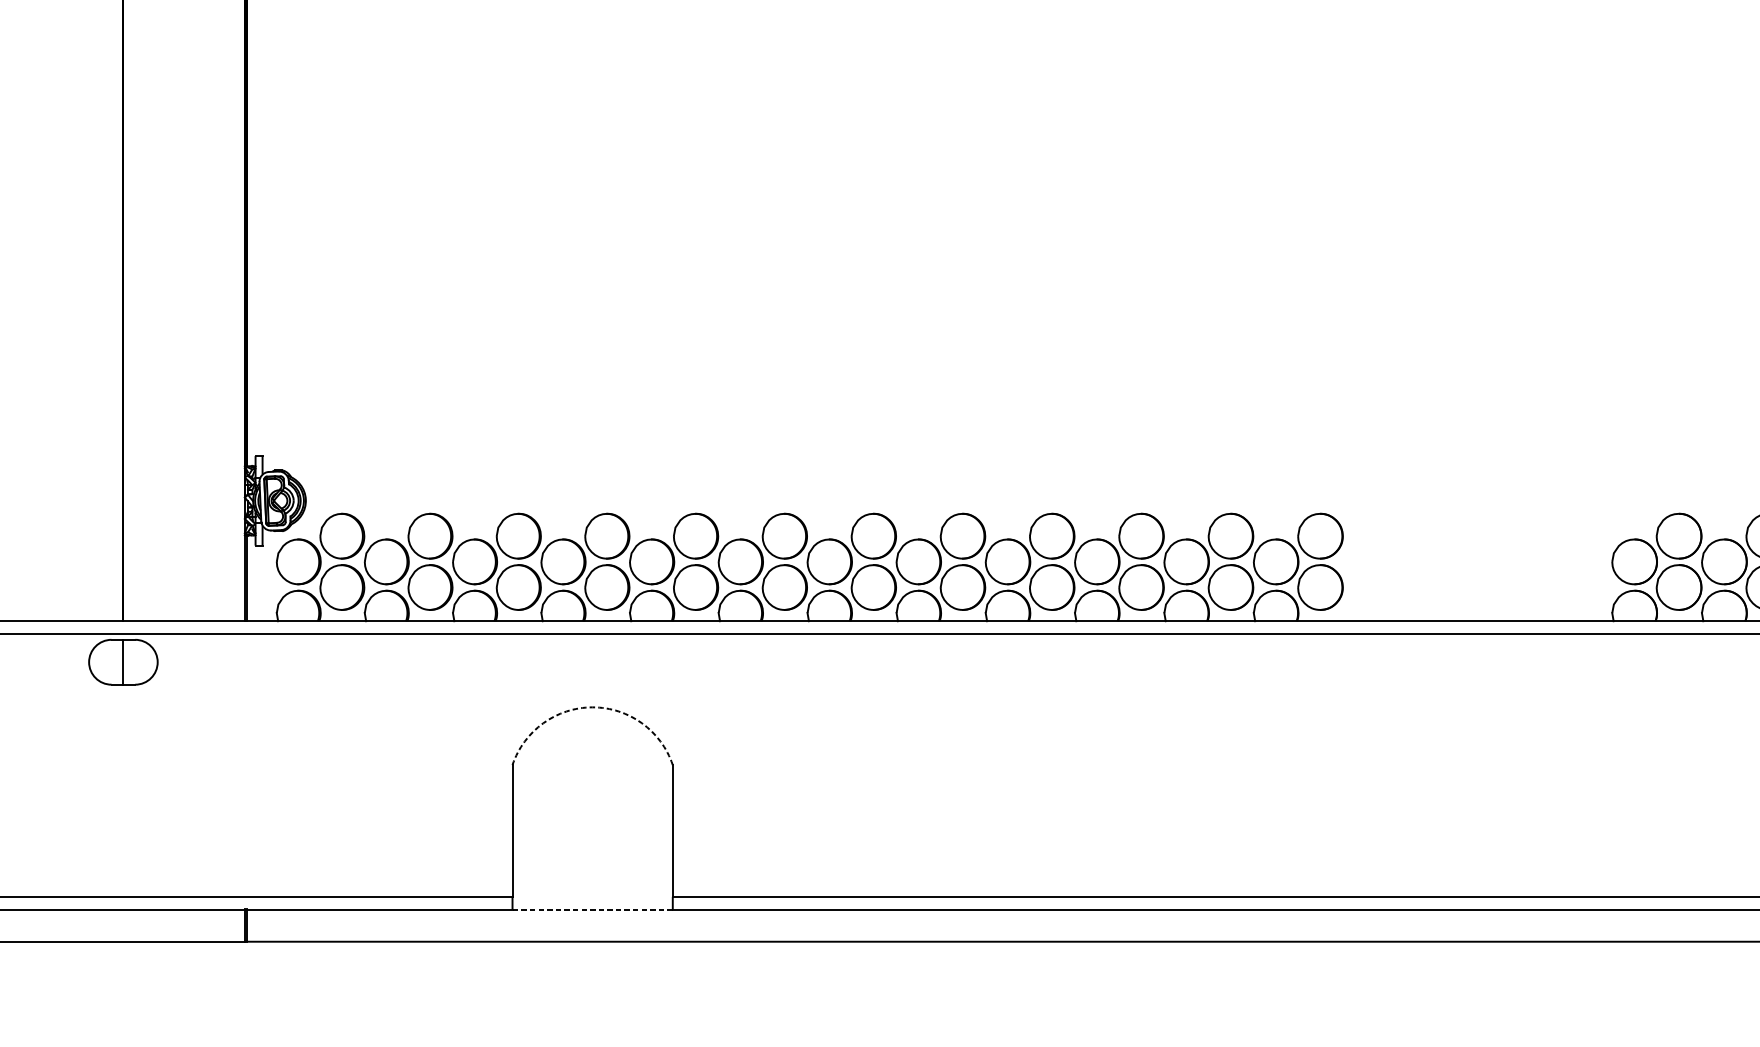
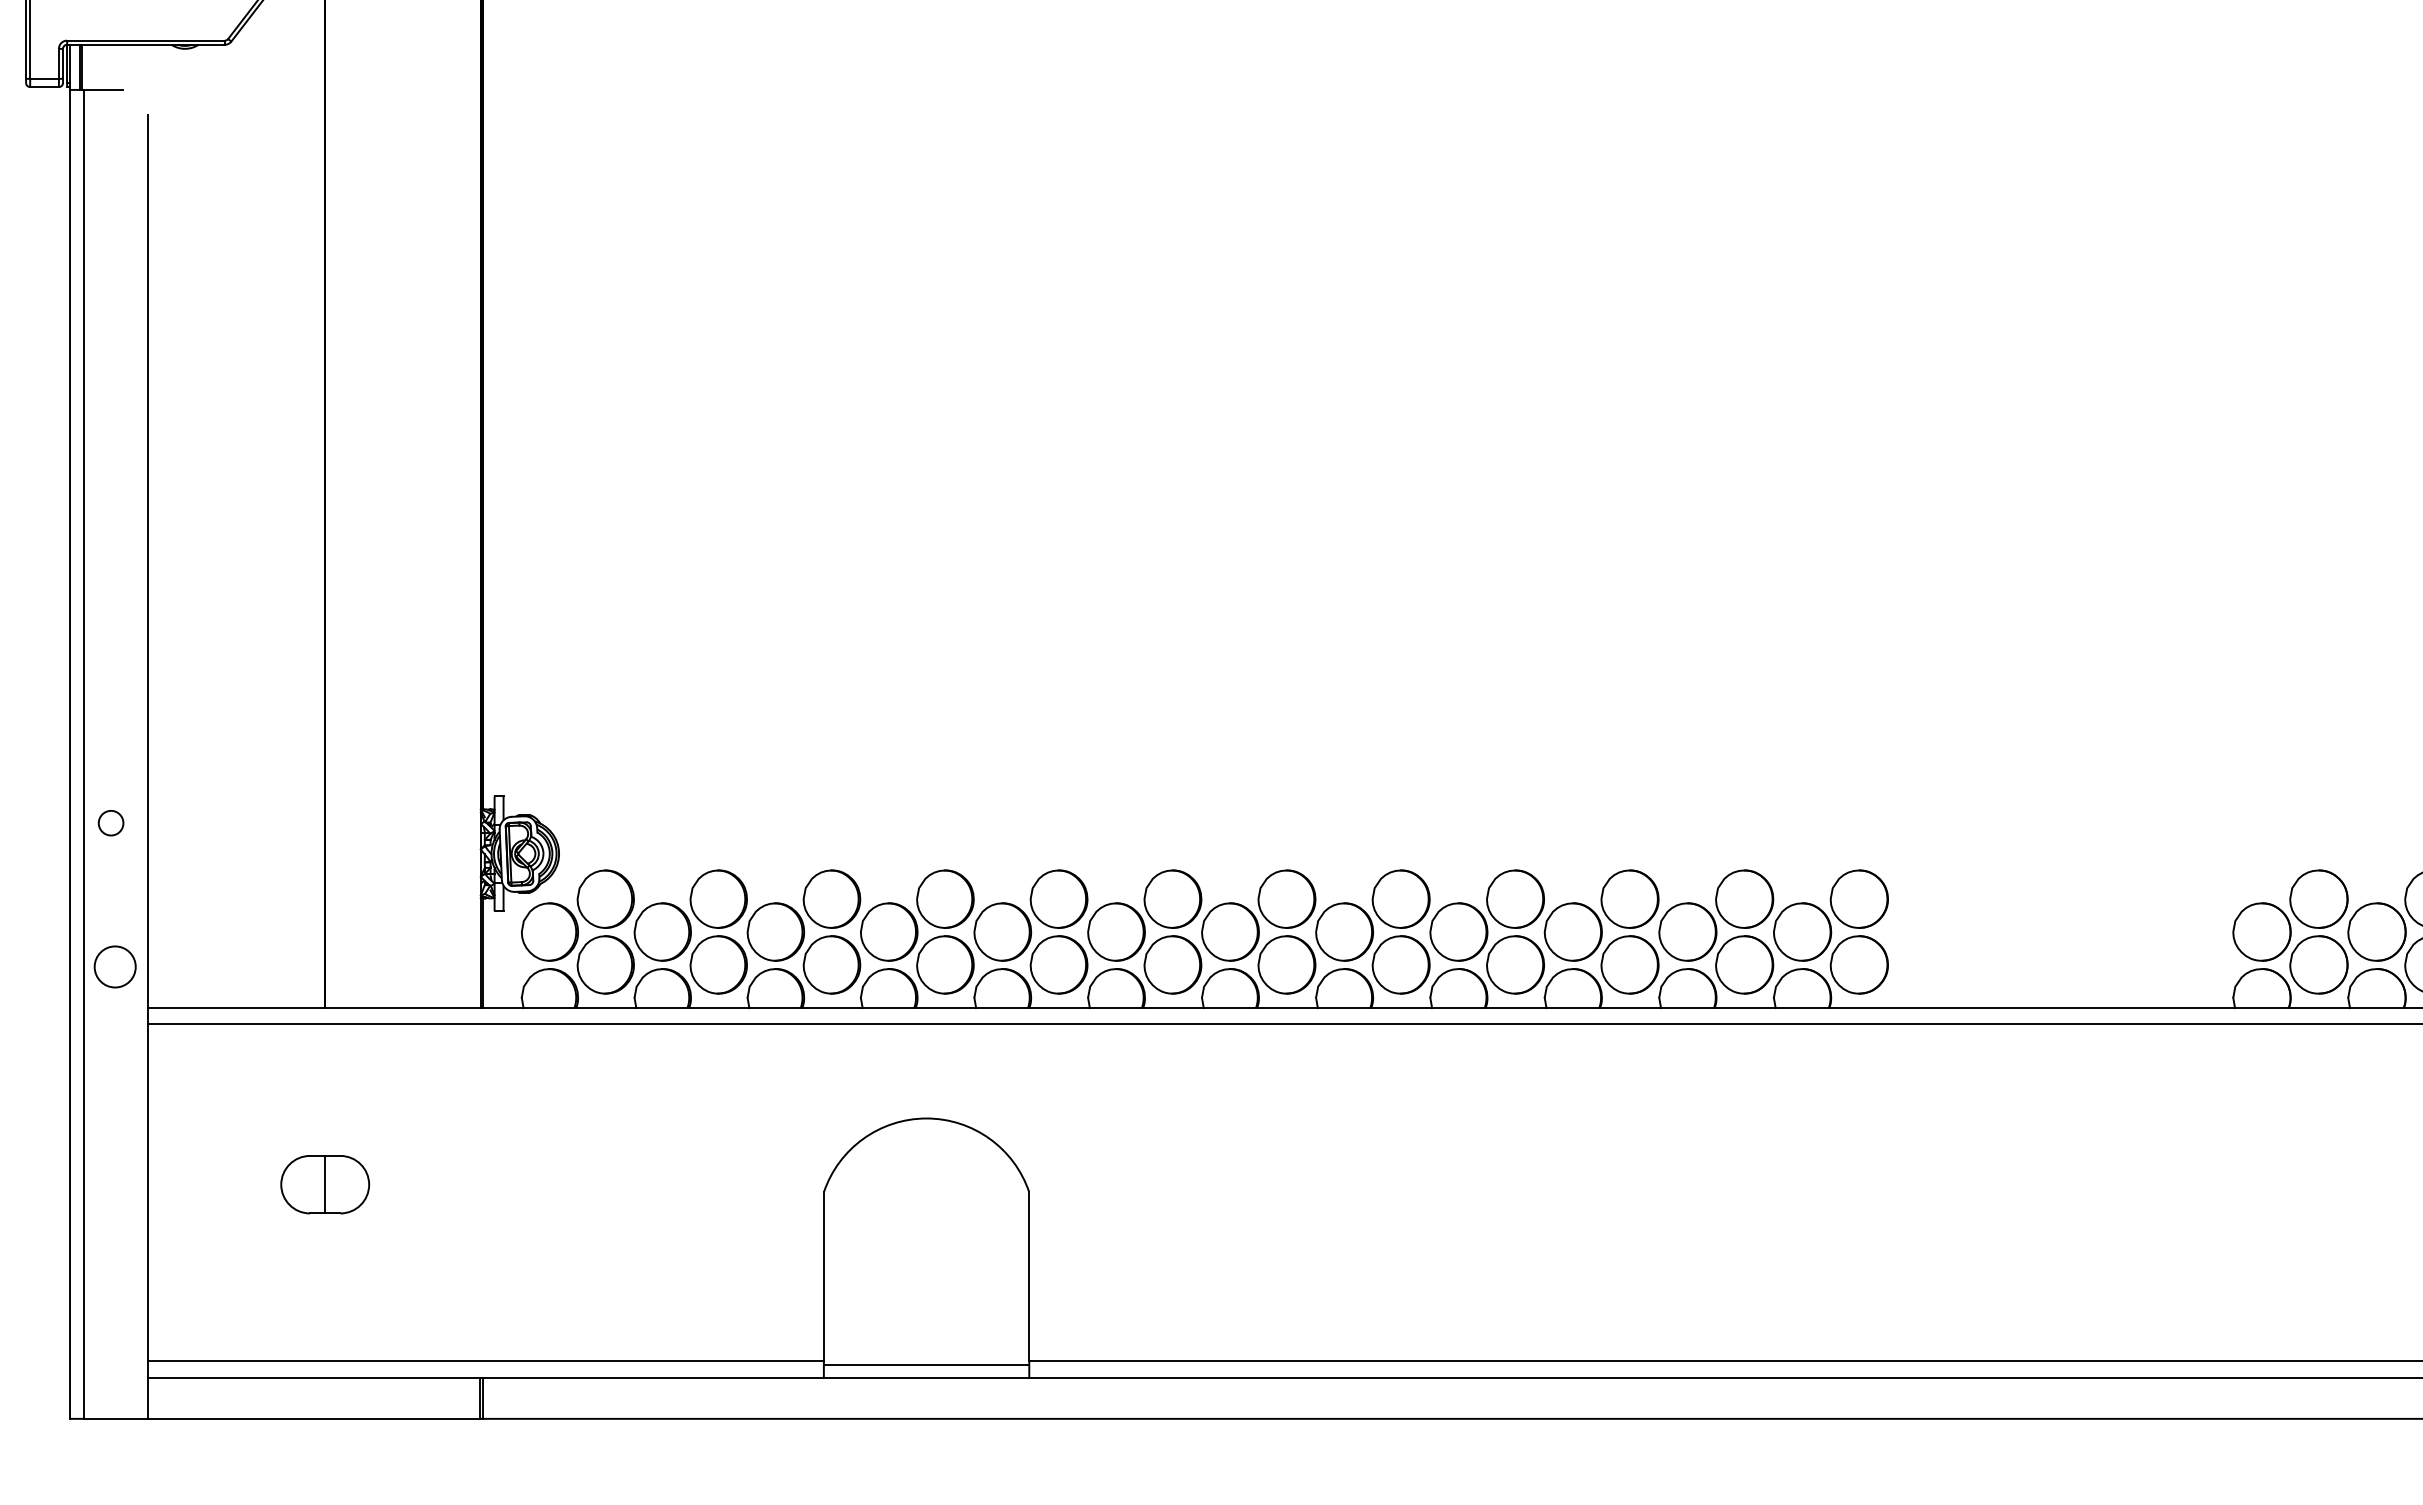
part: (123, 662) -> (325, 1184), moved
arc: (592, 707) -> (926, 1118), dashed -> solid
line: (592, 900) -> (926, 1365), added
line: (592, 909) -> (926, 1377), dashed -> solid

